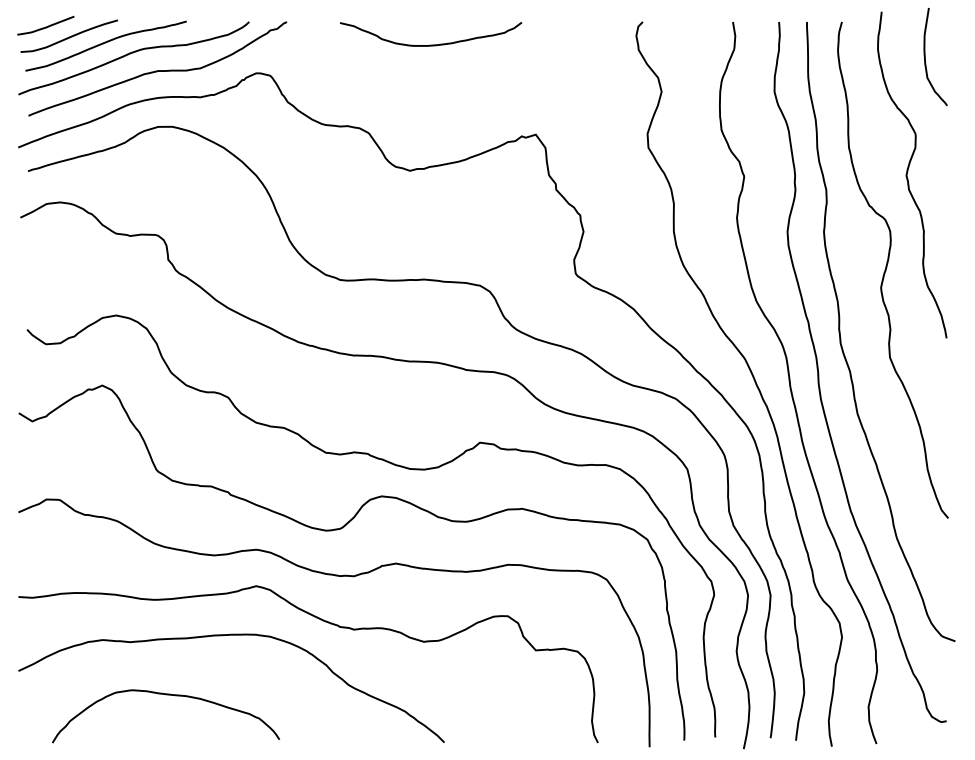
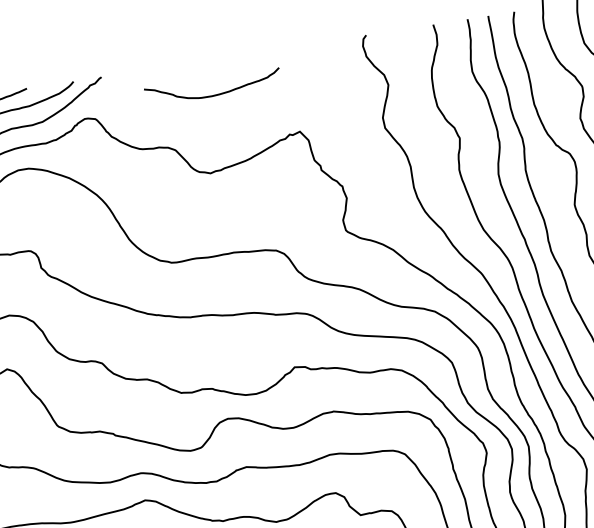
curve: (431, 44) -> (214, 94), moved

